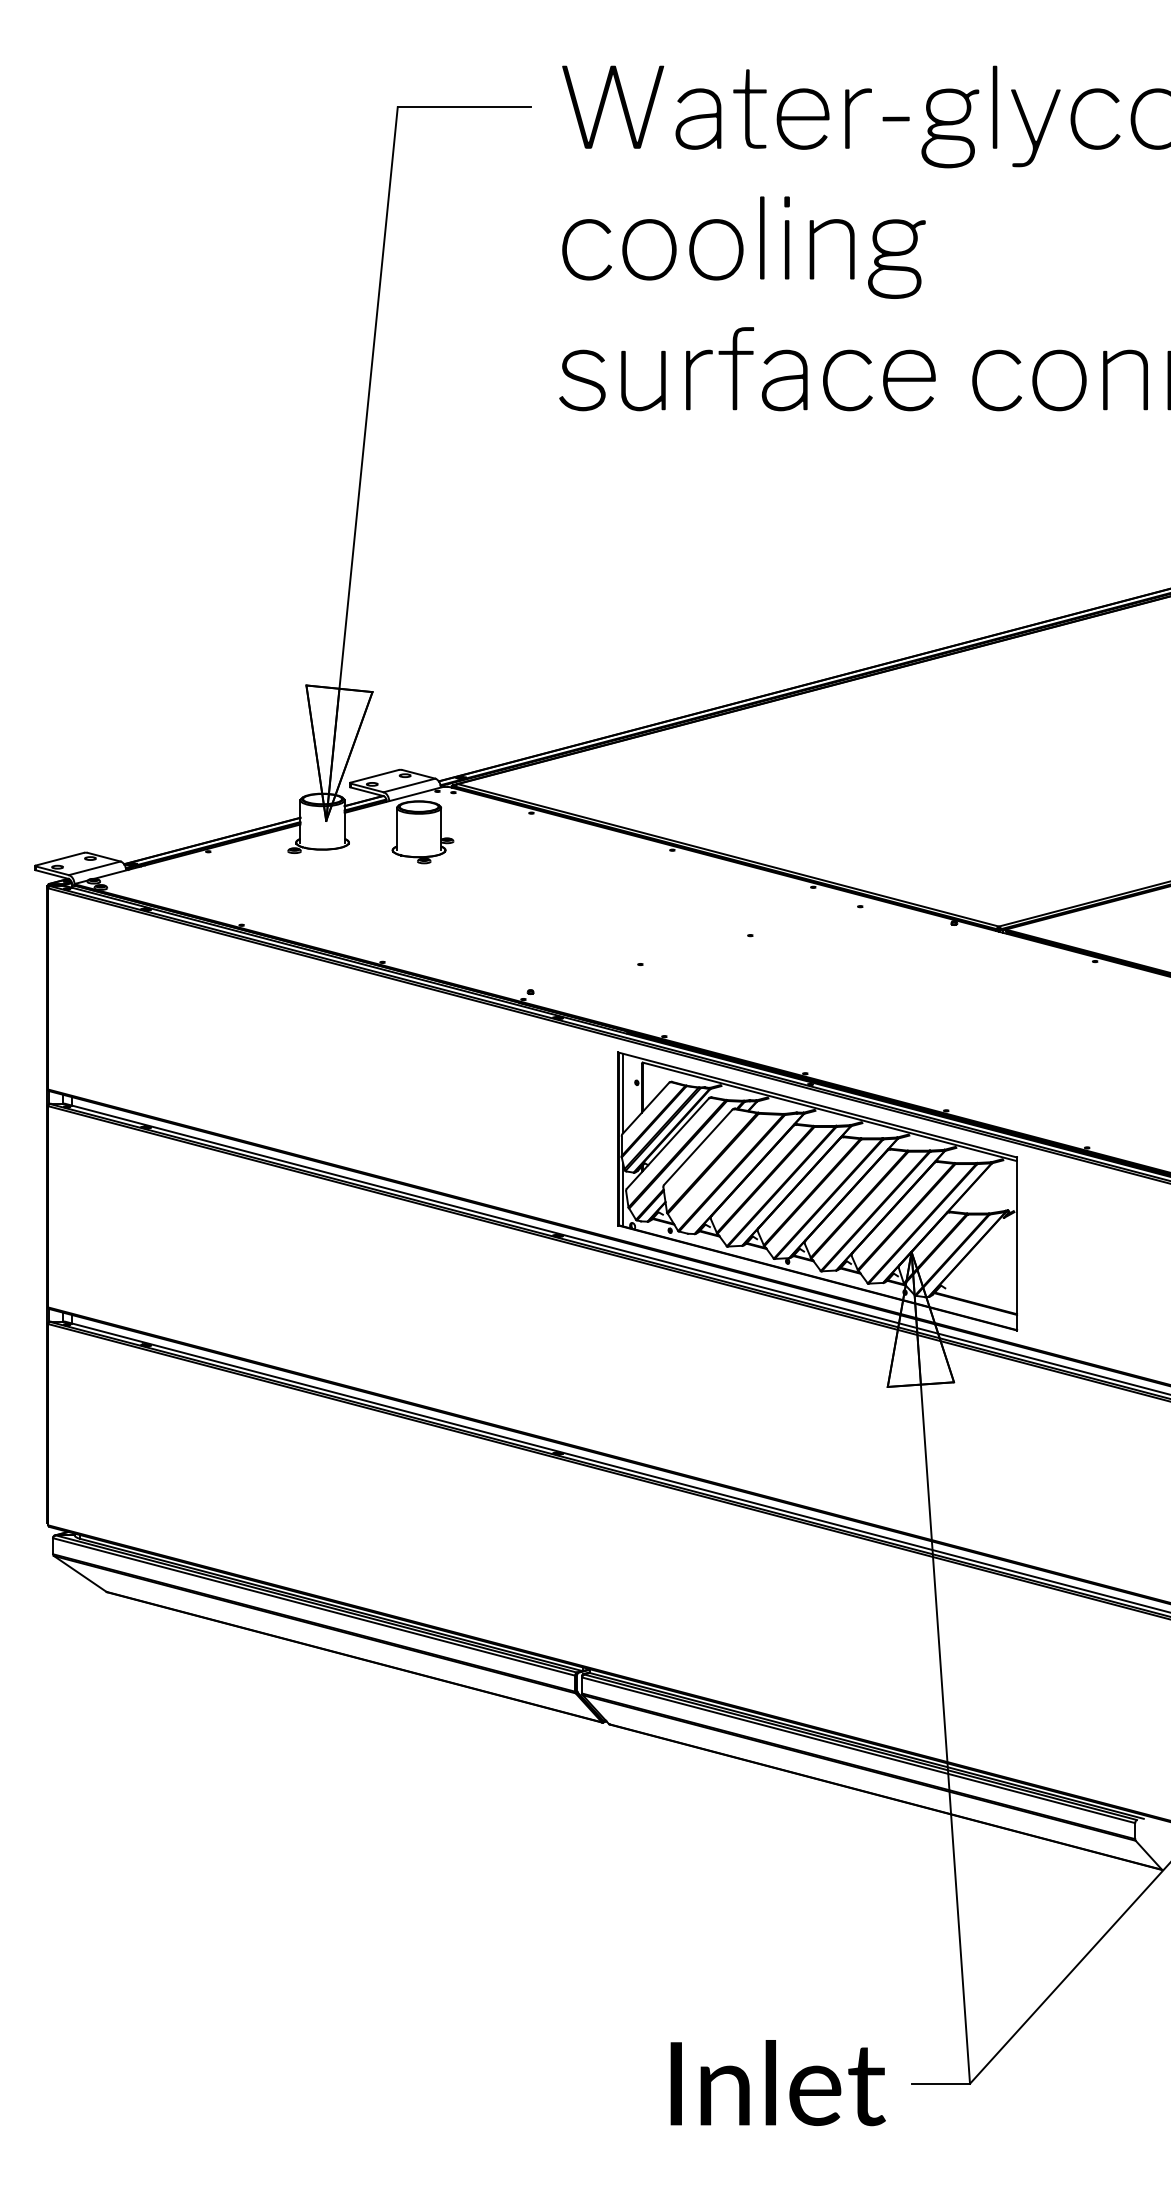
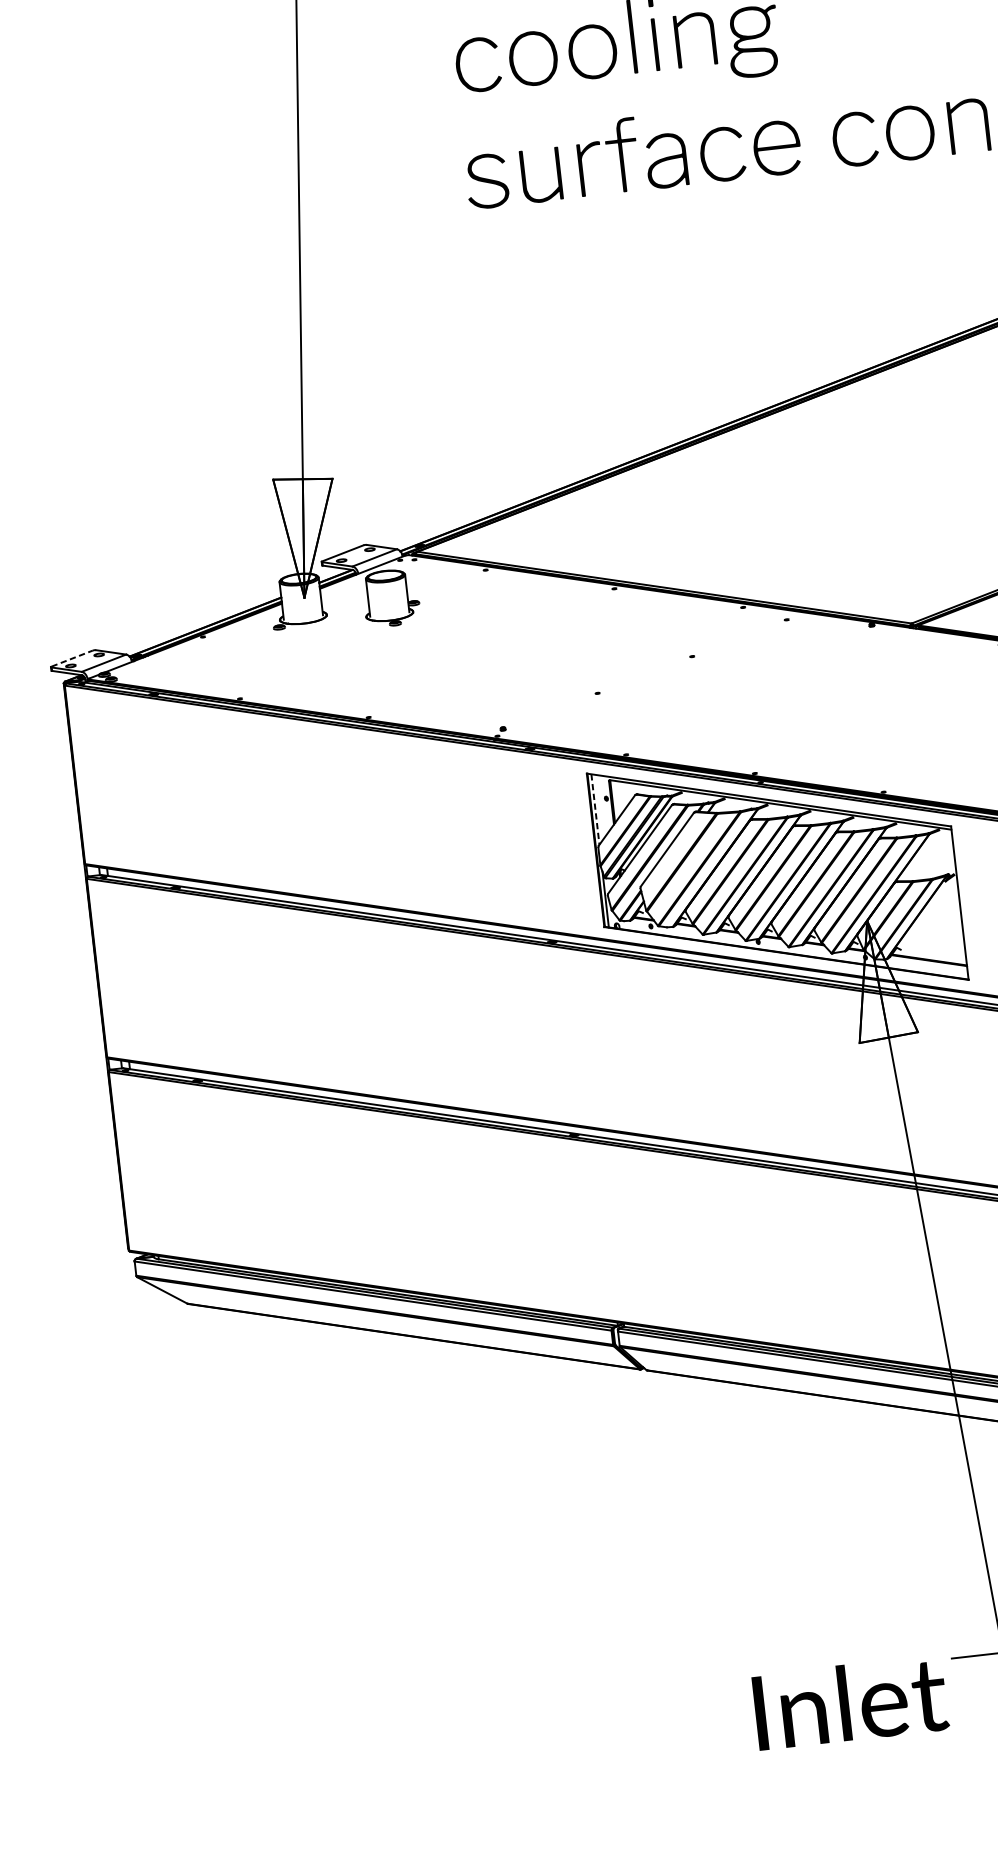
line: (60, 859) -> (72, 658), solid -> dashed
line: (623, 1093) -> (595, 809), solid -> dashed
text: (777, 2083) -> (850, 1703), moved

